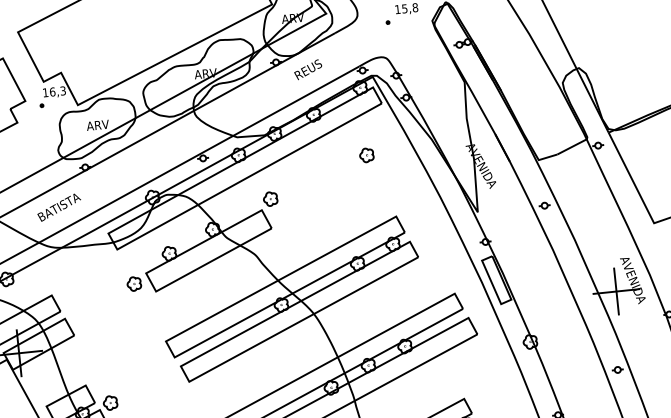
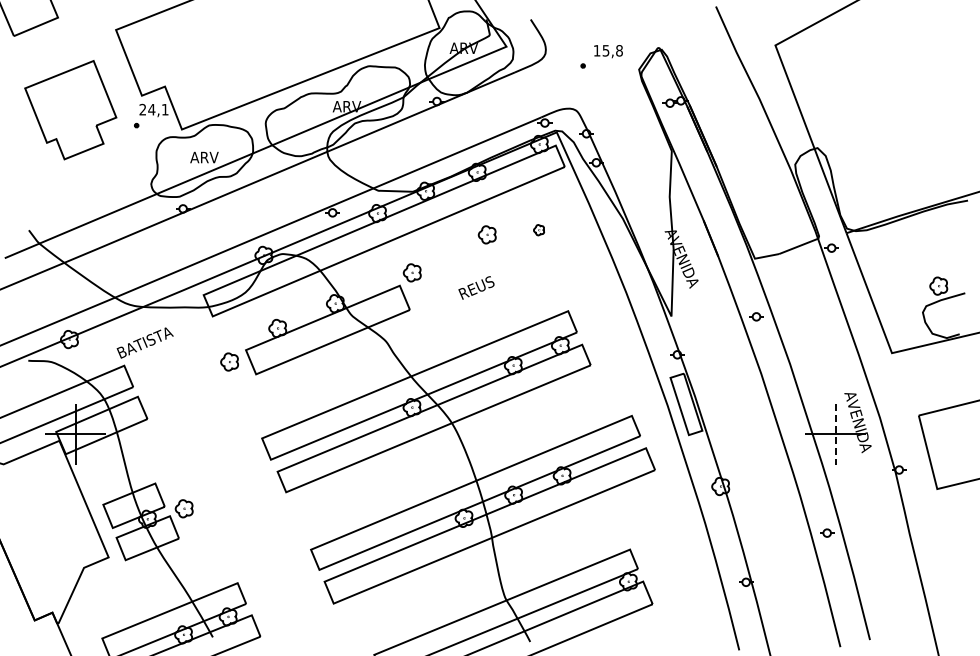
text: (308, 69) -> (476, 287), moved
text: (53, 91) -> (153, 109), 16,3 -> 24,1
part: (366, 154) -> (538, 229), size x0.6
part: (325, 162) -> (486, 234), added
text: (58, 207) -> (144, 342), moved
line: (616, 291) -> (835, 434), solid -> dashed

